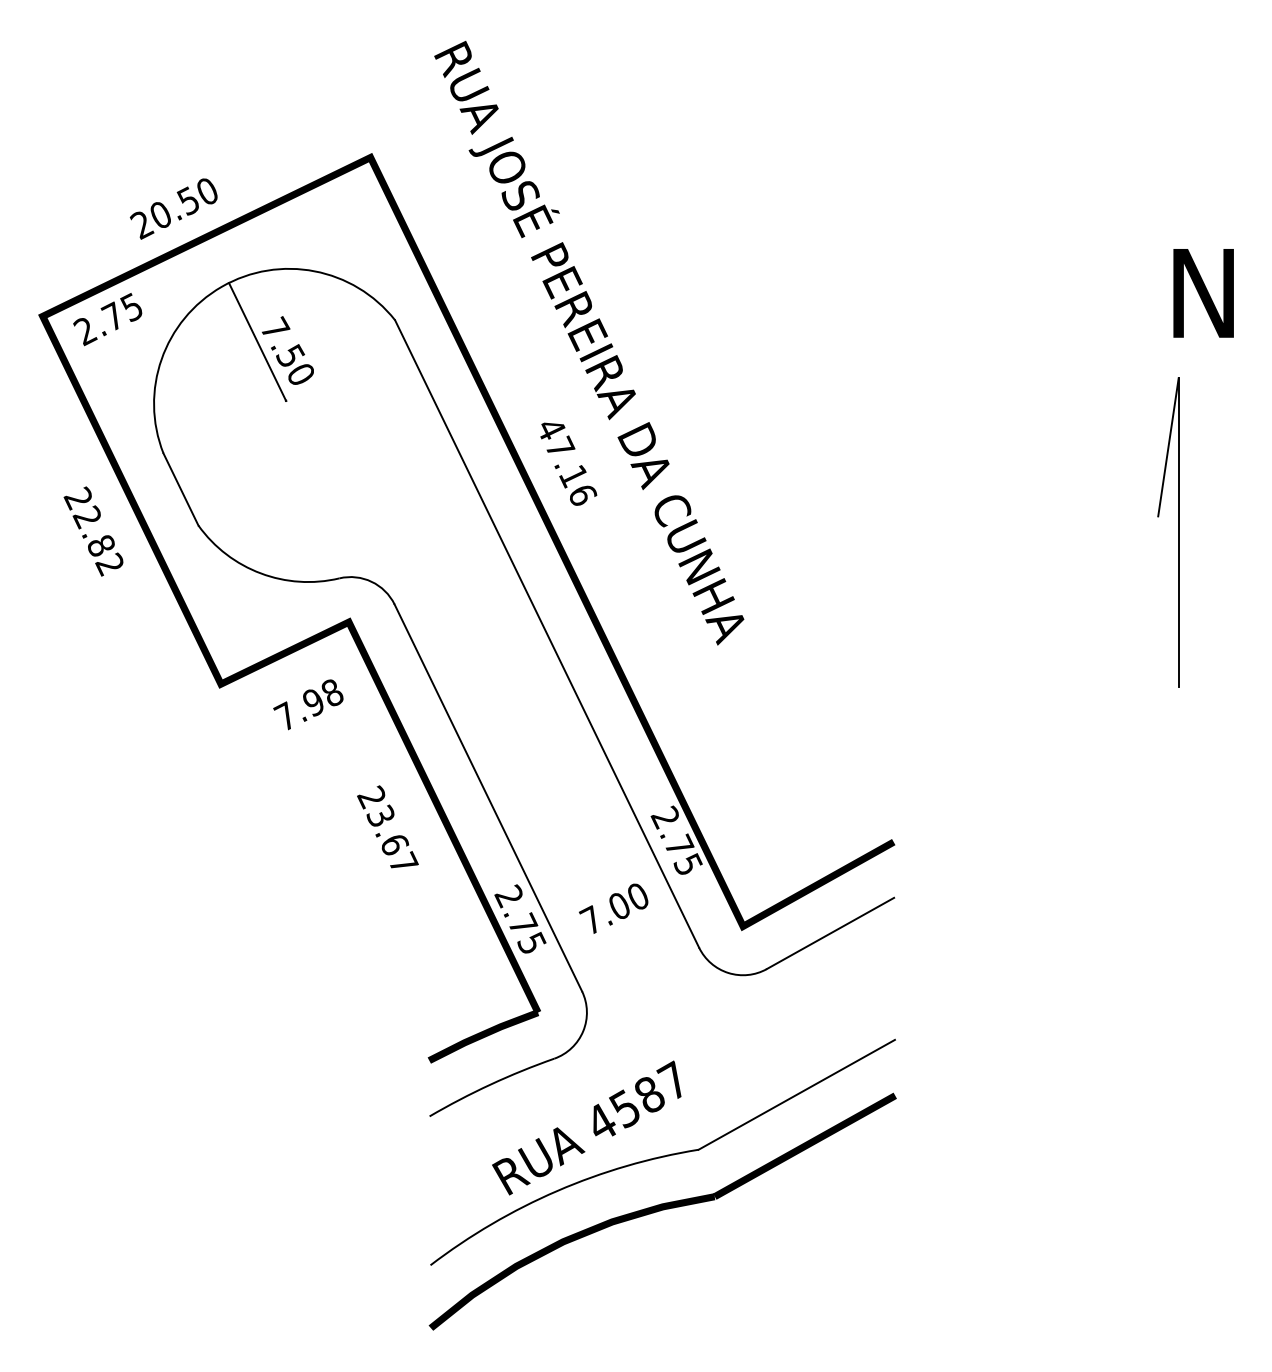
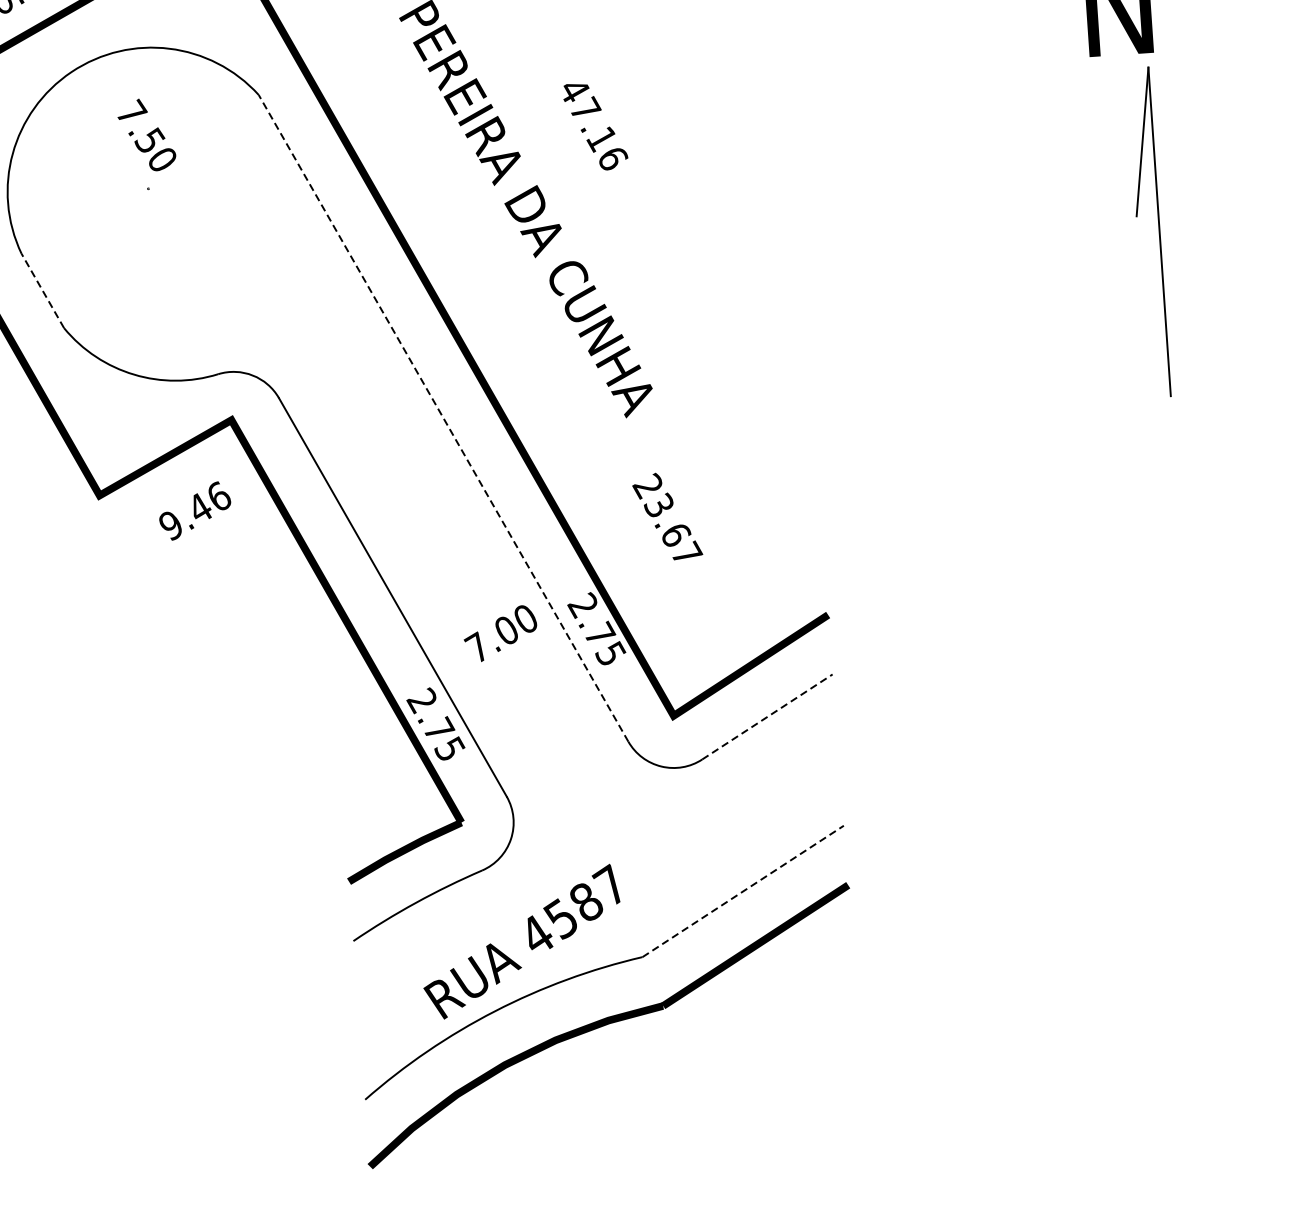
line: (257, 341) -> (113, 127), removed
text: (568, 463) -> (595, 125), moved
line: (180, 489) -> (42, 291), solid -> dashed
part: (1178, 532) -> (1159, 232), moved
line: (547, 633) -> (443, 417), solid -> dashed
text: (308, 704) -> (194, 510), 7.98 -> 9.46
text: (387, 826) -> (666, 516), moved
text: (613, 908) -> (500, 633), moved
line: (830, 933) -> (767, 717), solid -> dashed
line: (797, 1094) -> (743, 891), solid -> dashed

